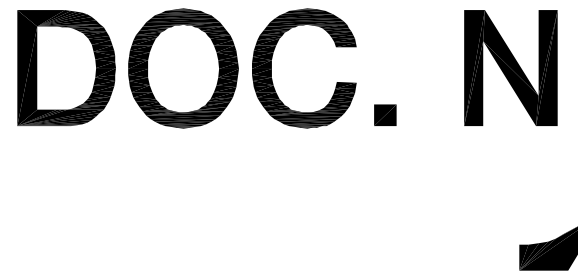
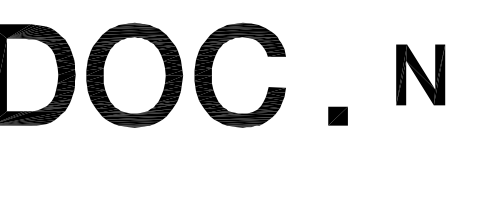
part: (510, 67) -> (420, 74), size x0.6
part: (385, 114) -> (338, 115), moved

